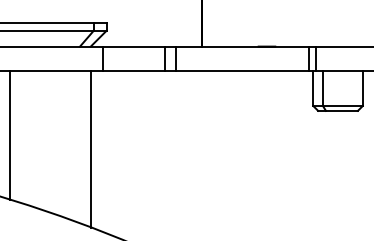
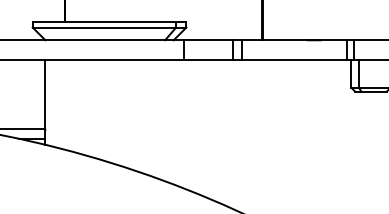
line: (10, 135) -> (109, 111), removed
line: (90, 149) -> (173, 122), removed

